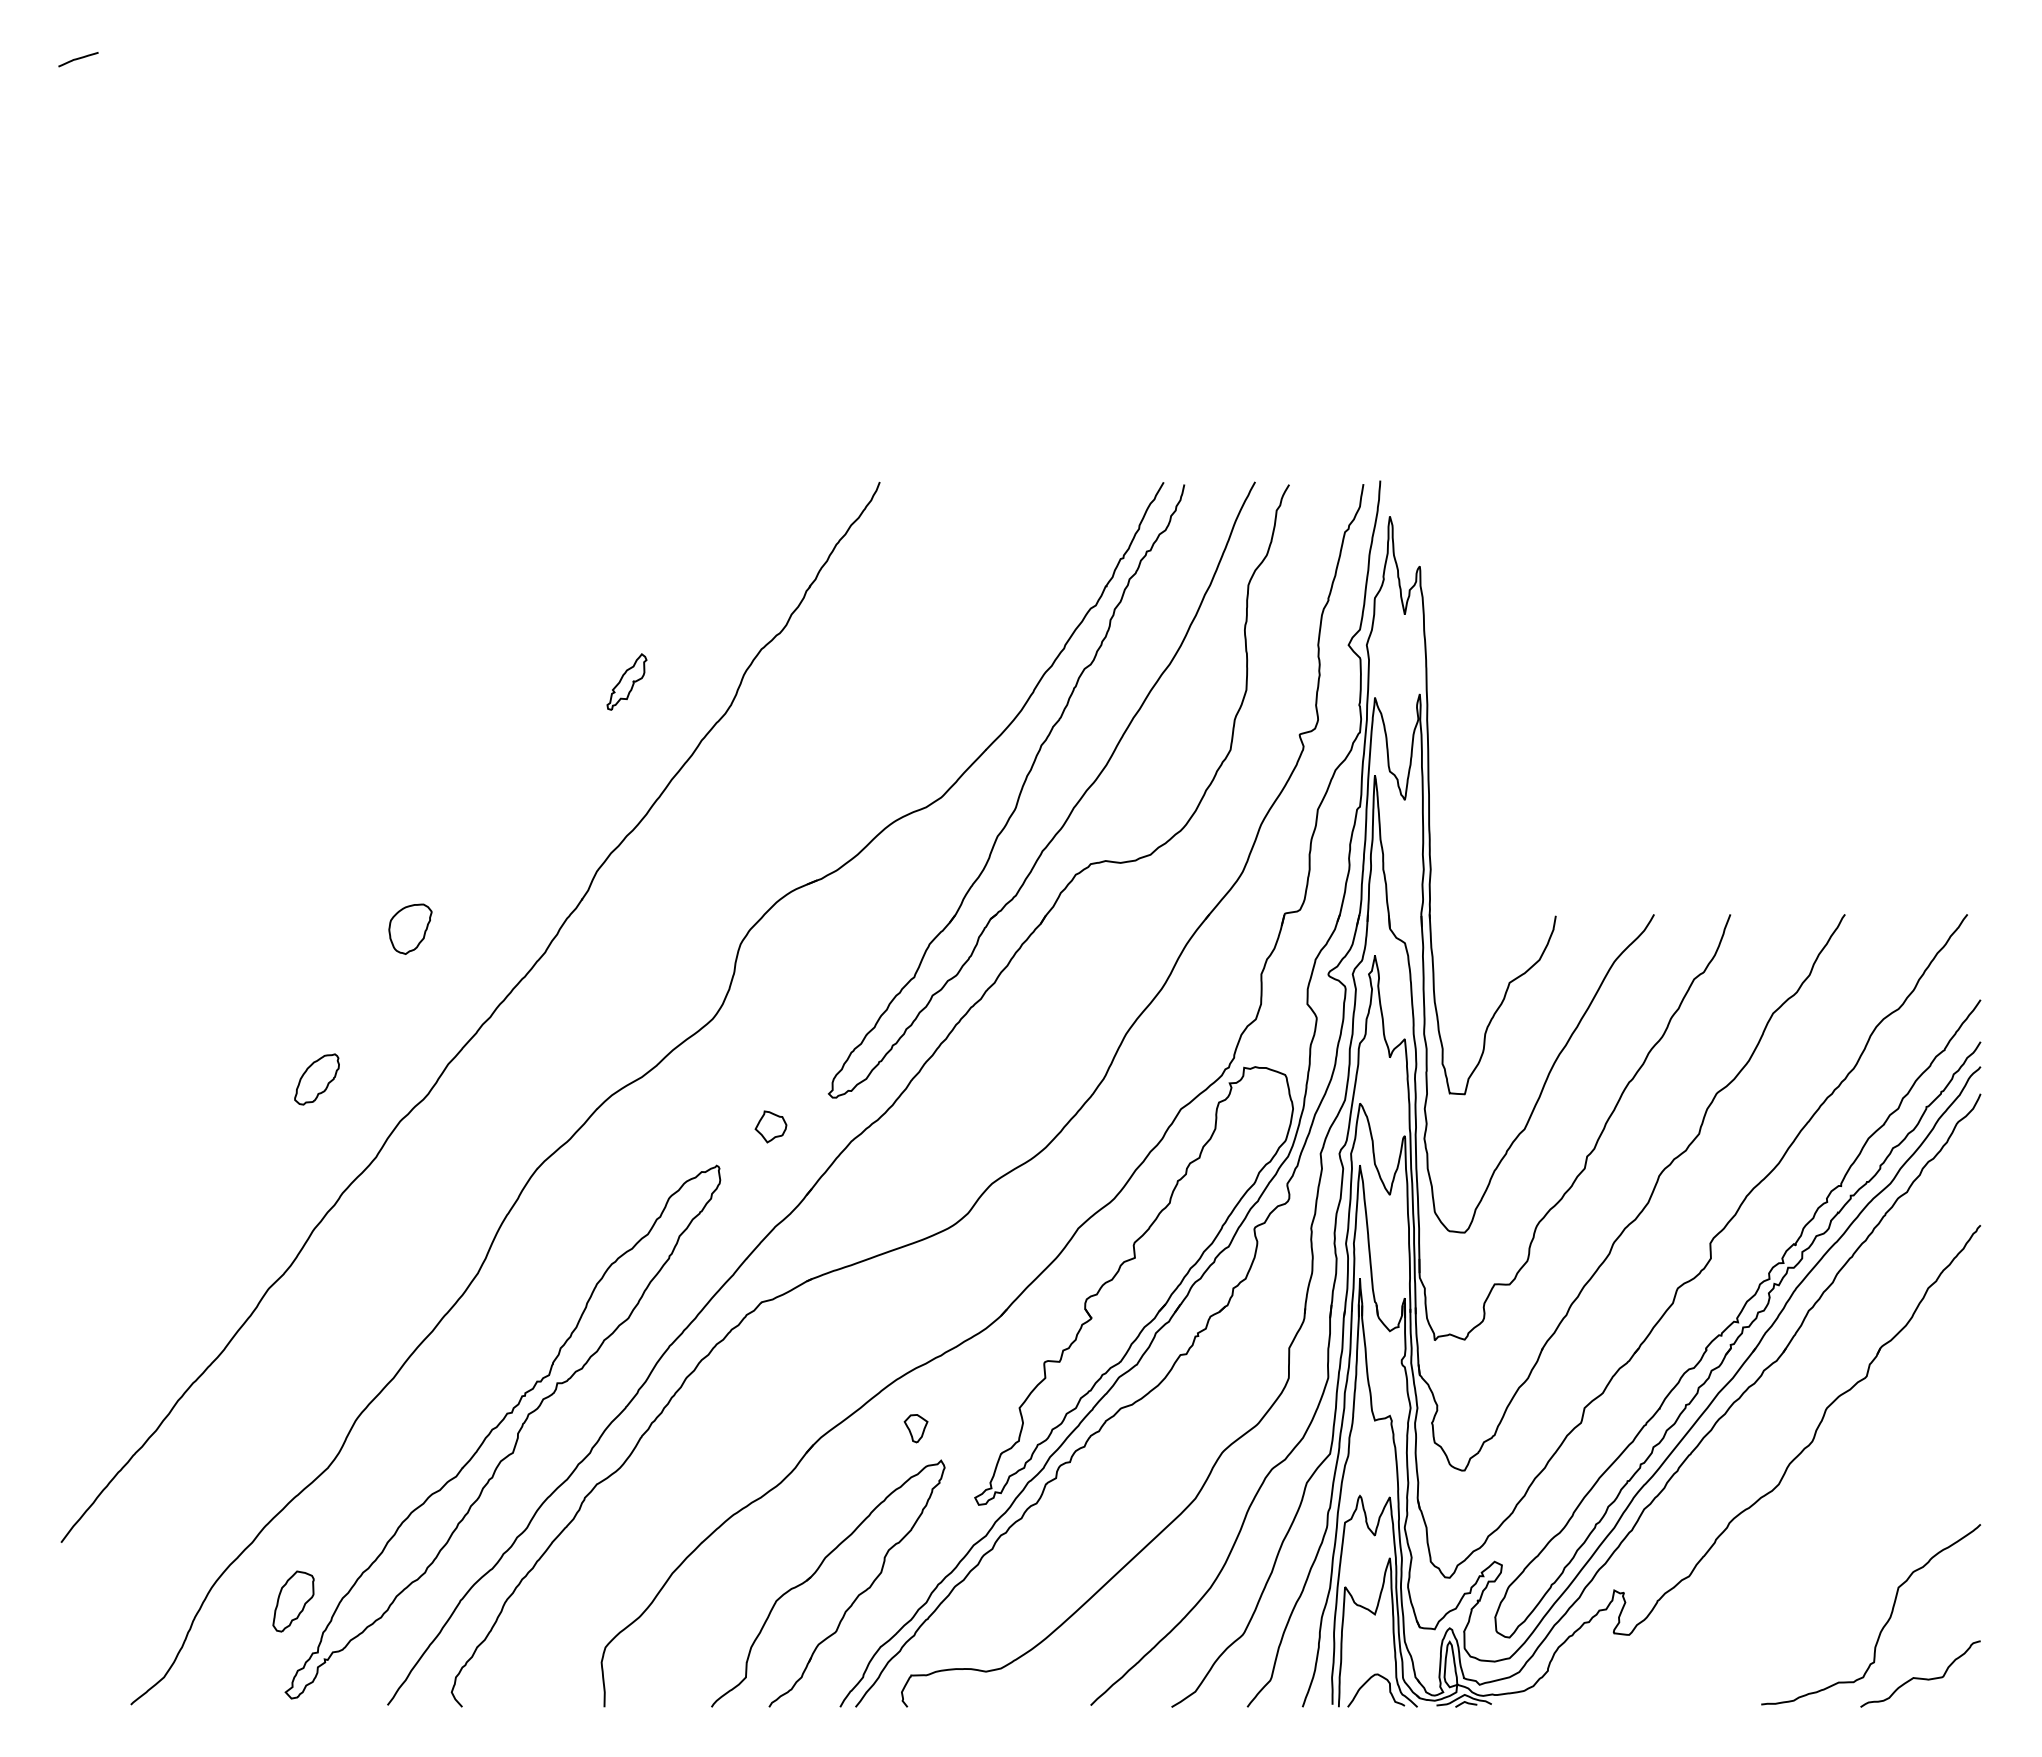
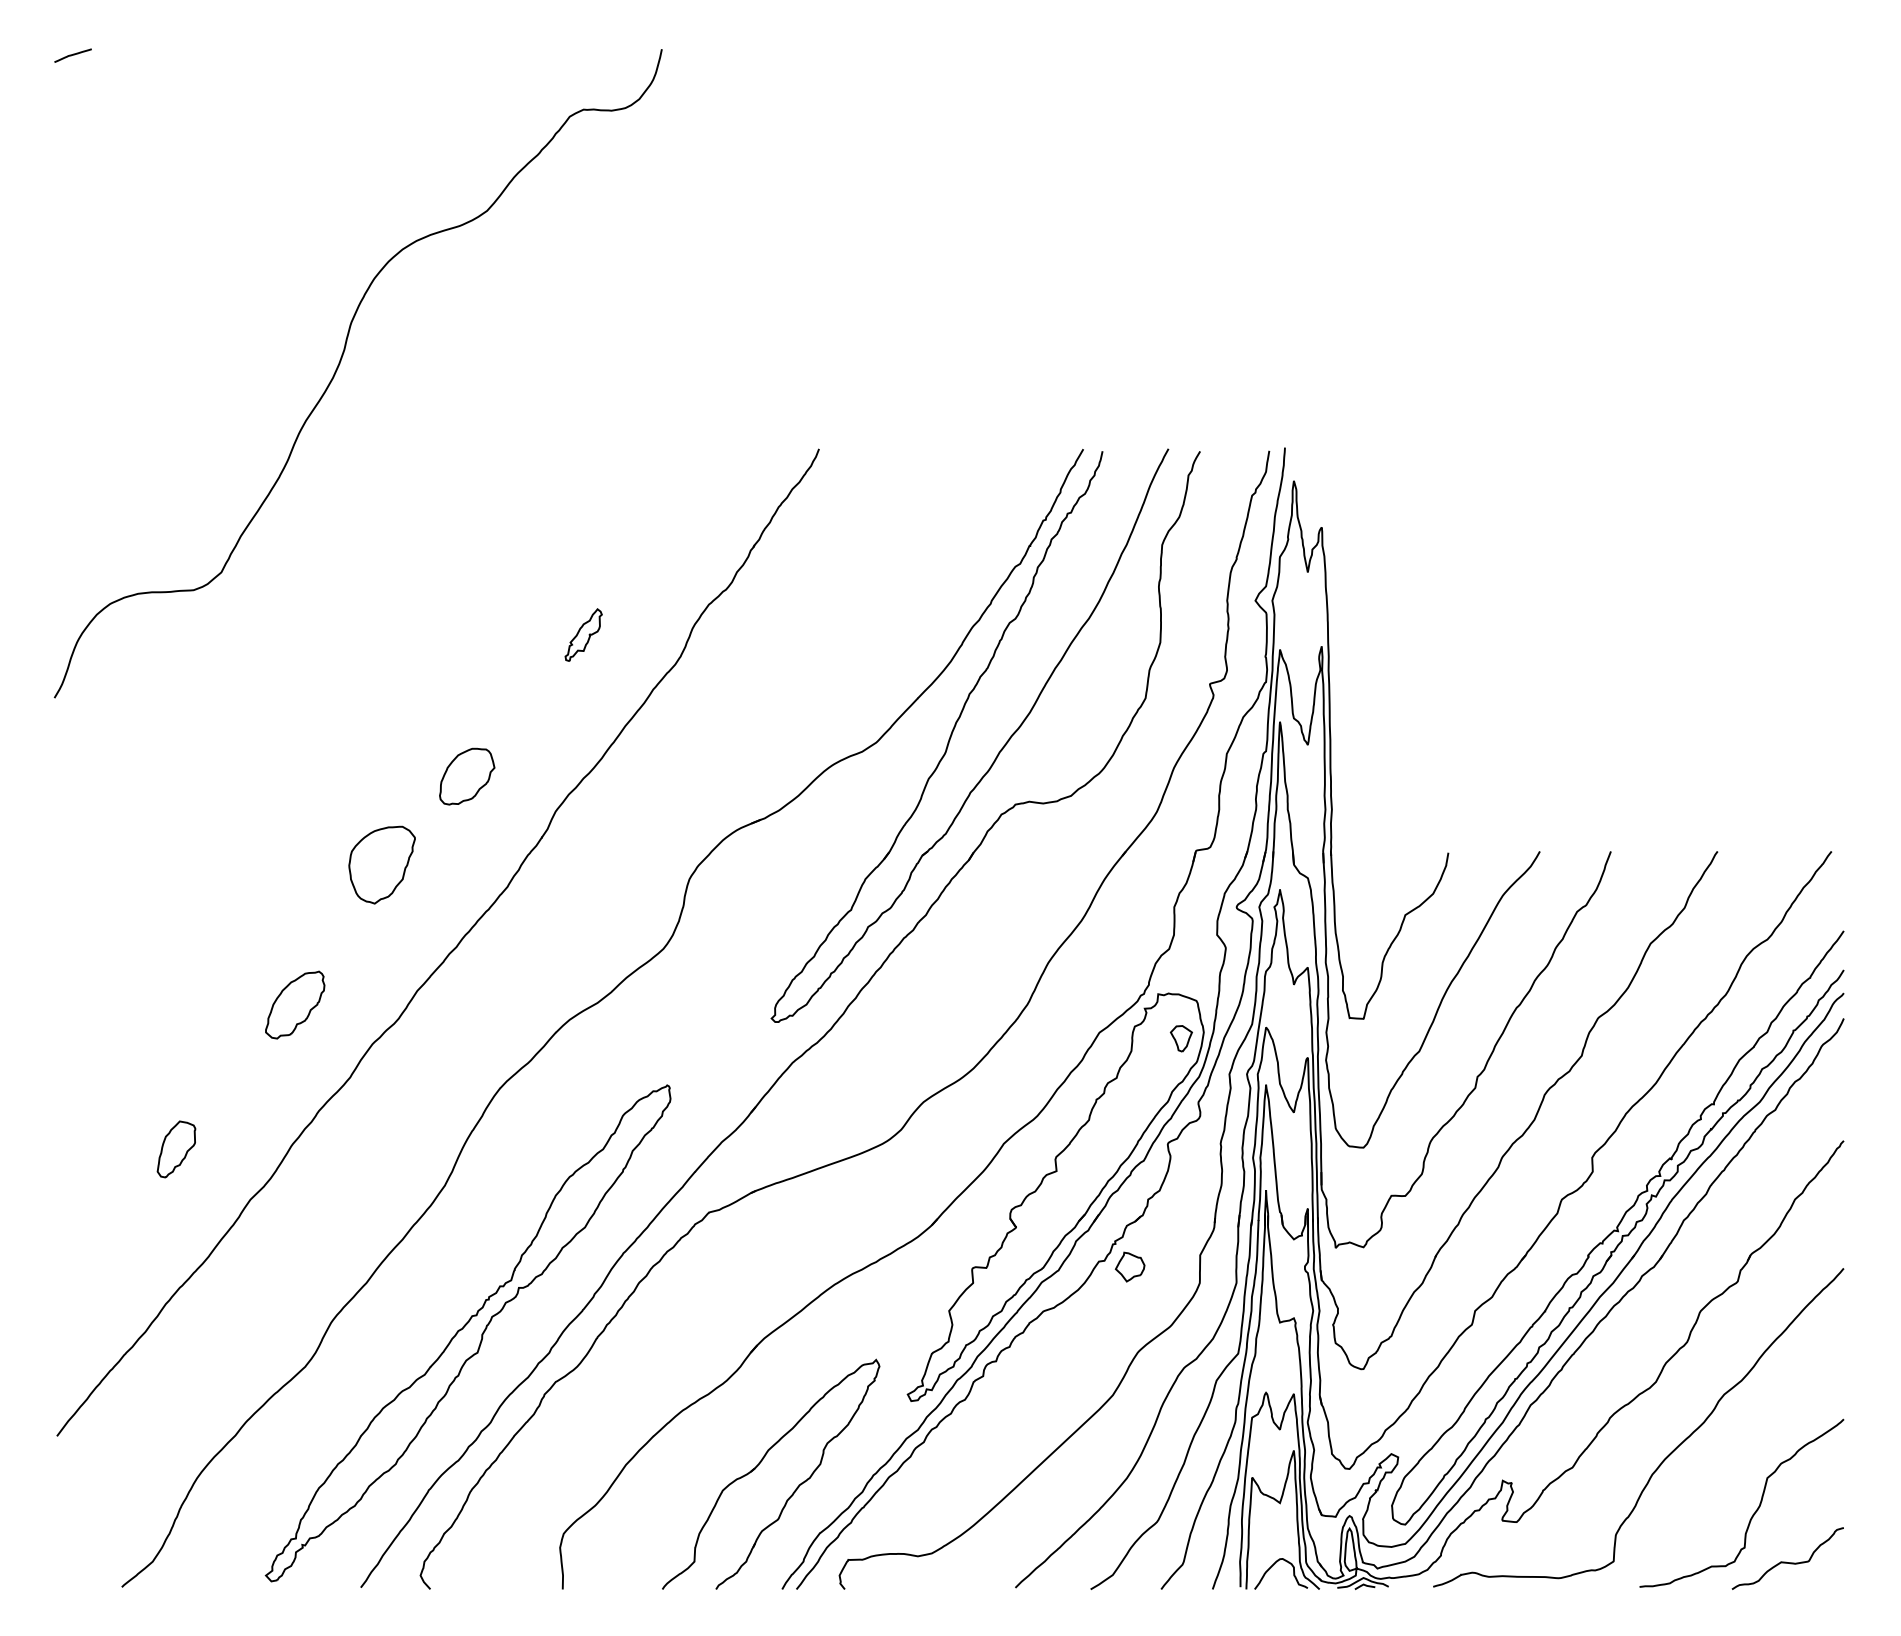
curve: (365, 391) -> (340, 364), added
part: (501, 833) -> (466, 776), added
part: (410, 929) -> (382, 865), size x1.67
part: (316, 1079) -> (294, 1005), size x1.43
part: (770, 1126) -> (1129, 1266), moved
part: (915, 1428) -> (1180, 1038), moved
curve: (1791, 1563) -> (1667, 1455), added
part: (293, 1601) -> (176, 1149), moved

